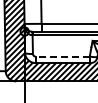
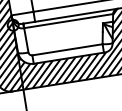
line: (62, 56) -> (67, 49), dashed -> solid

